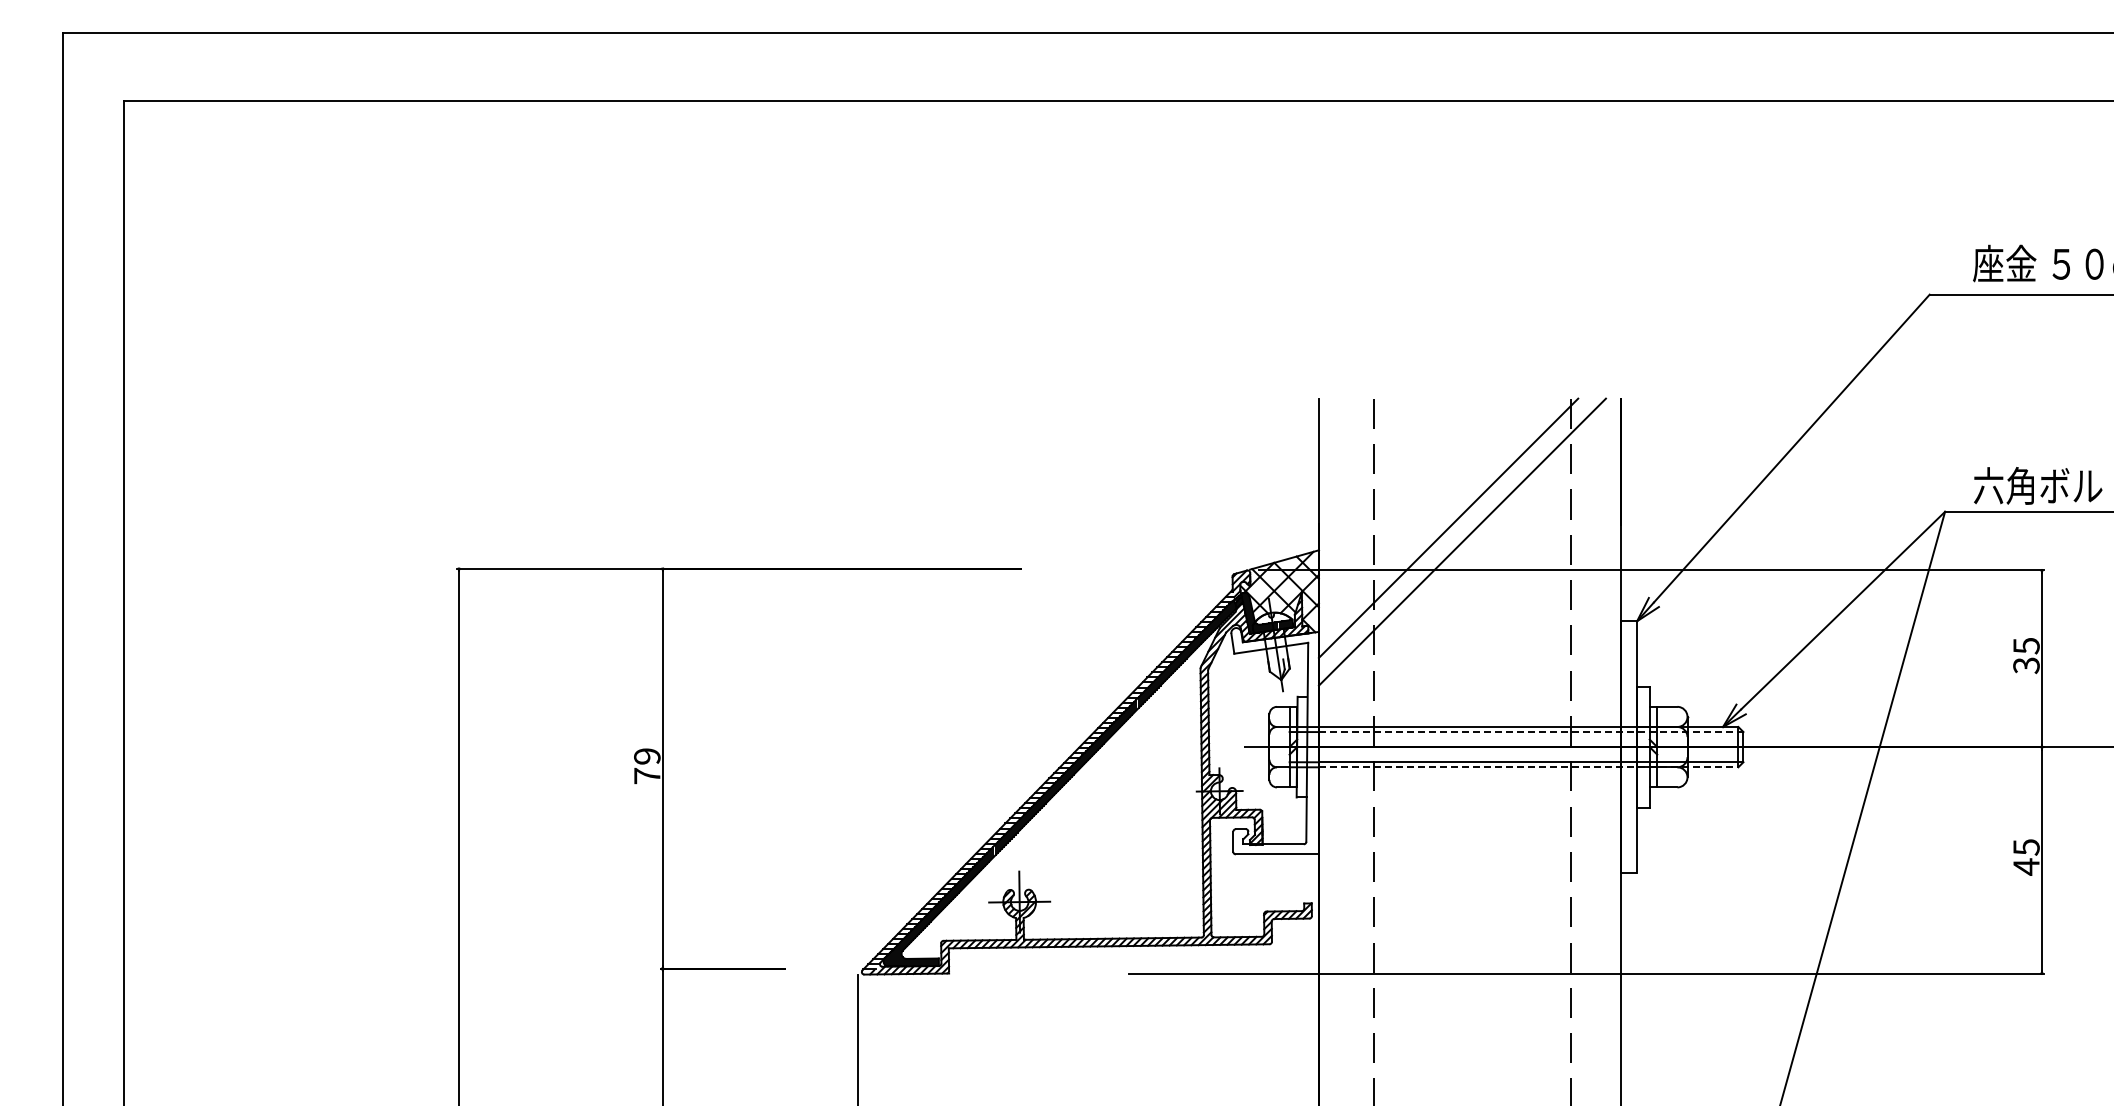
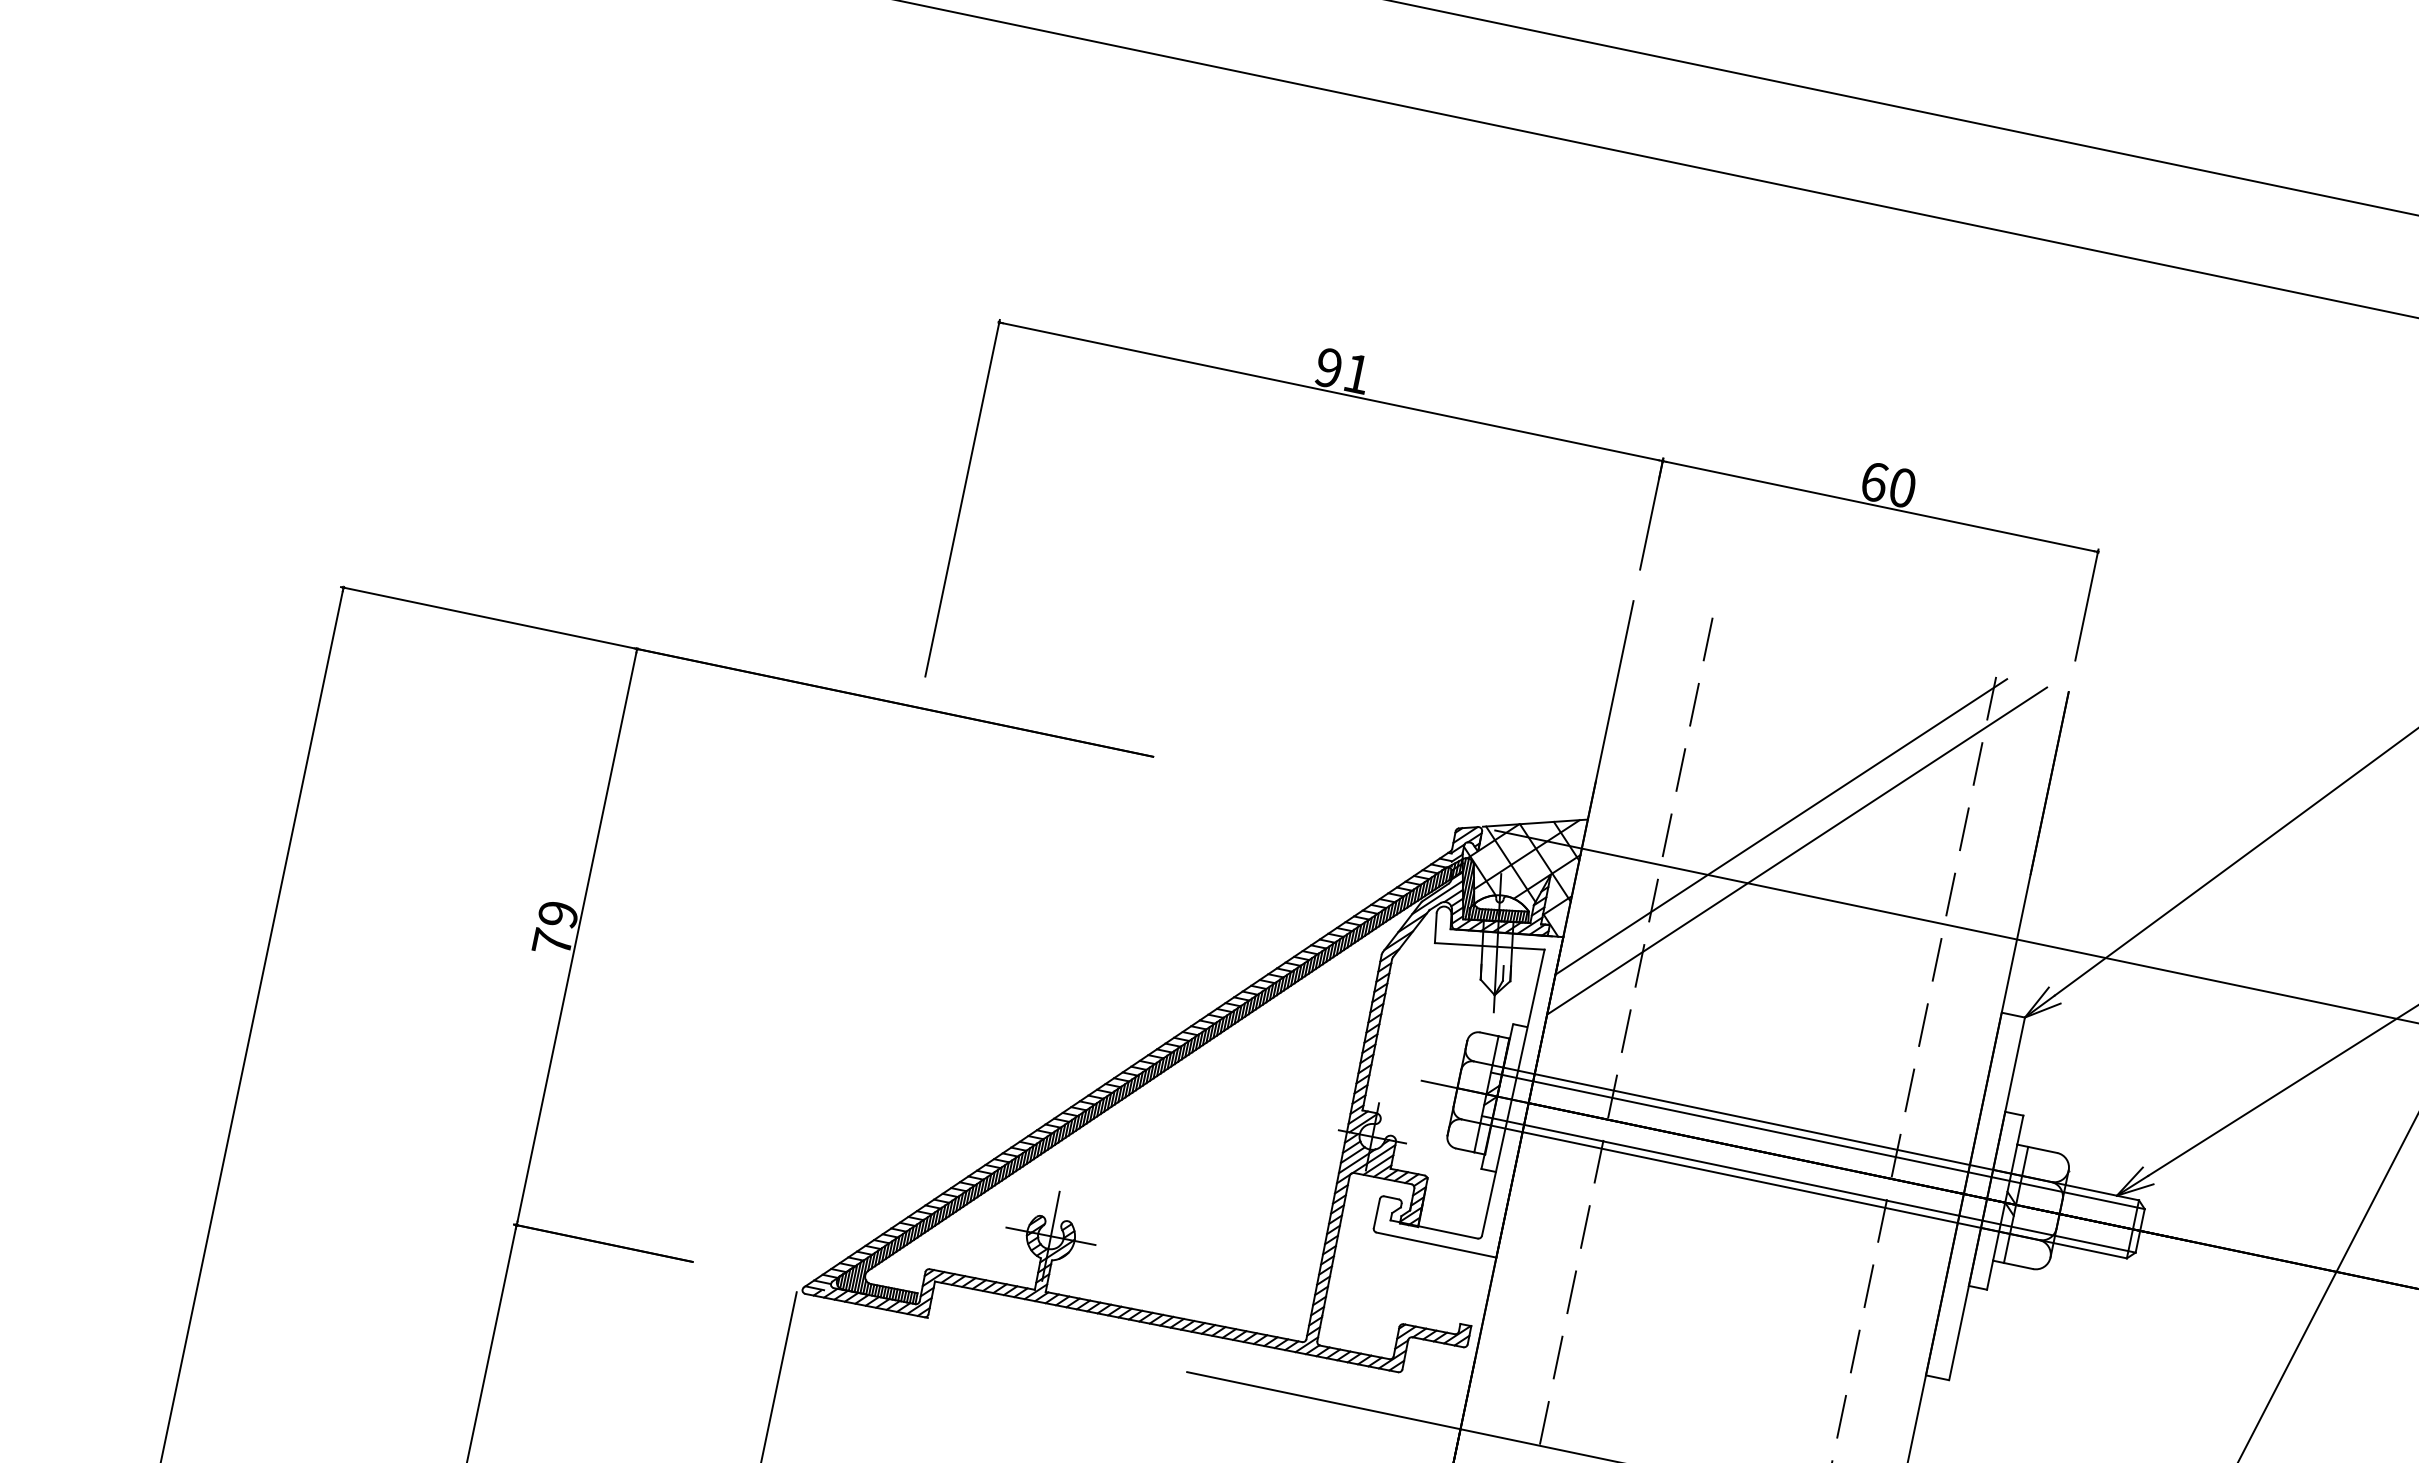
part: (1318, 377) -> (1639, 570), added
line: (1531, 732) -> (1839, 1146), dashed -> solid
line: (1528, 767) -> (1824, 1195), dashed -> solid

